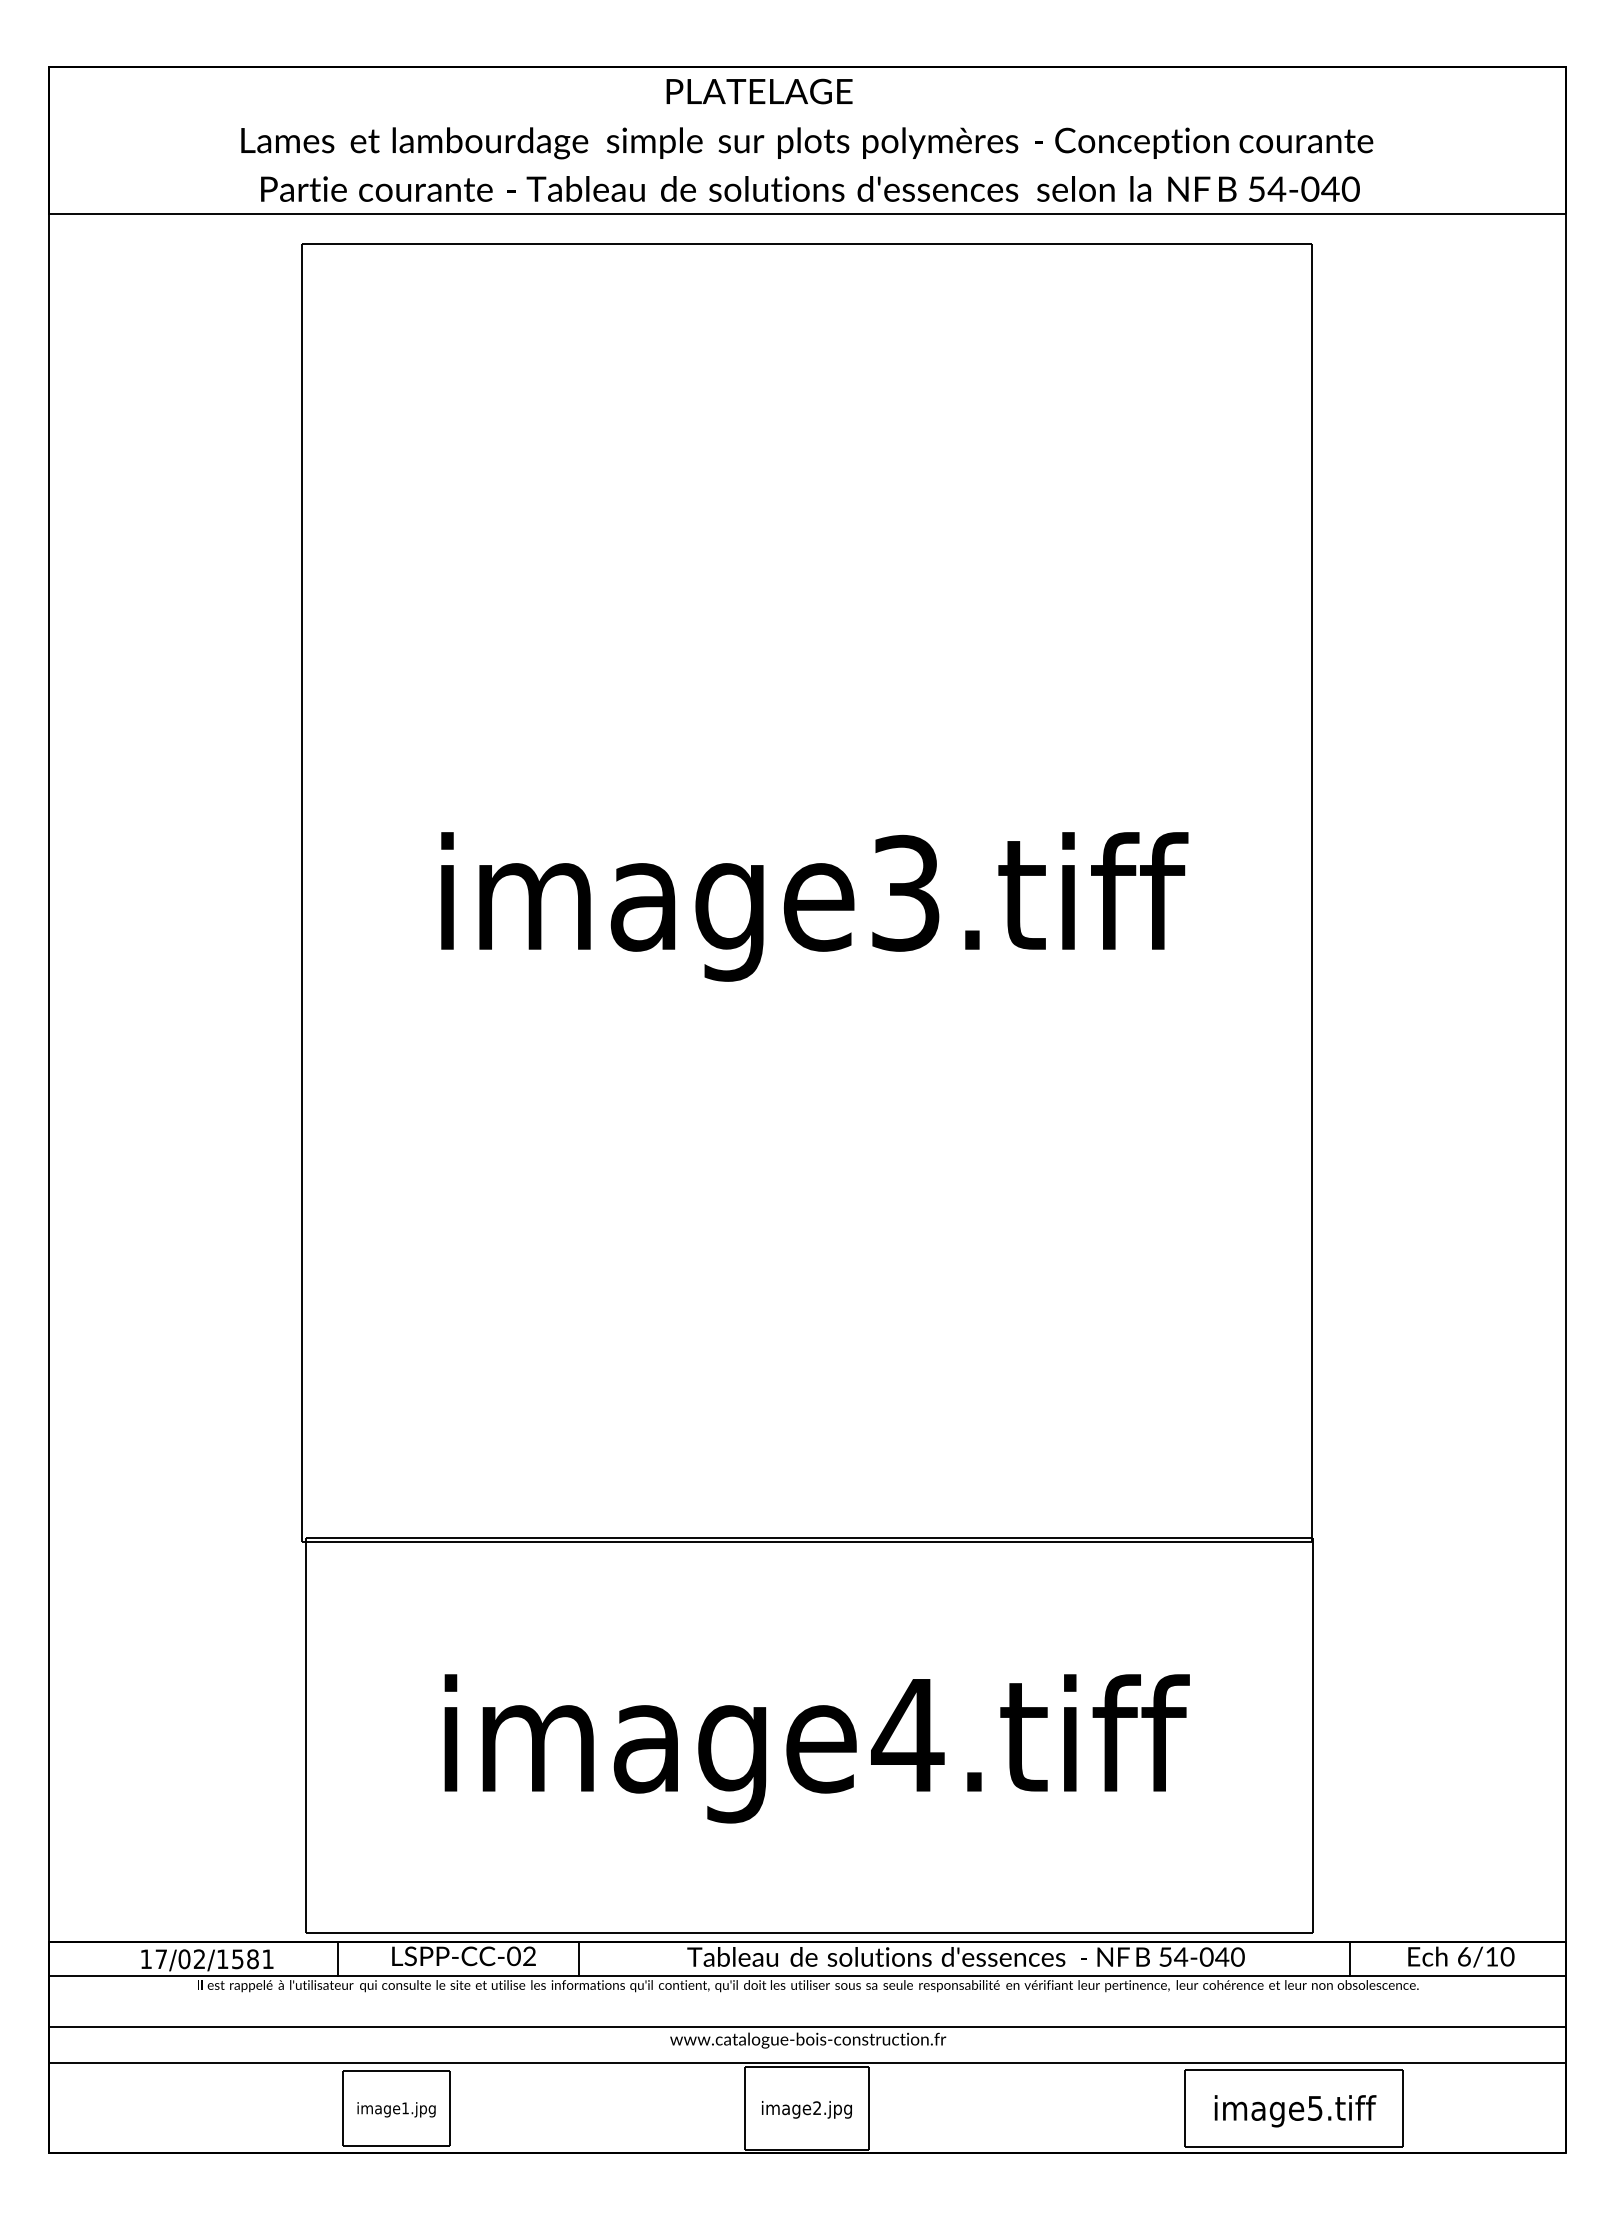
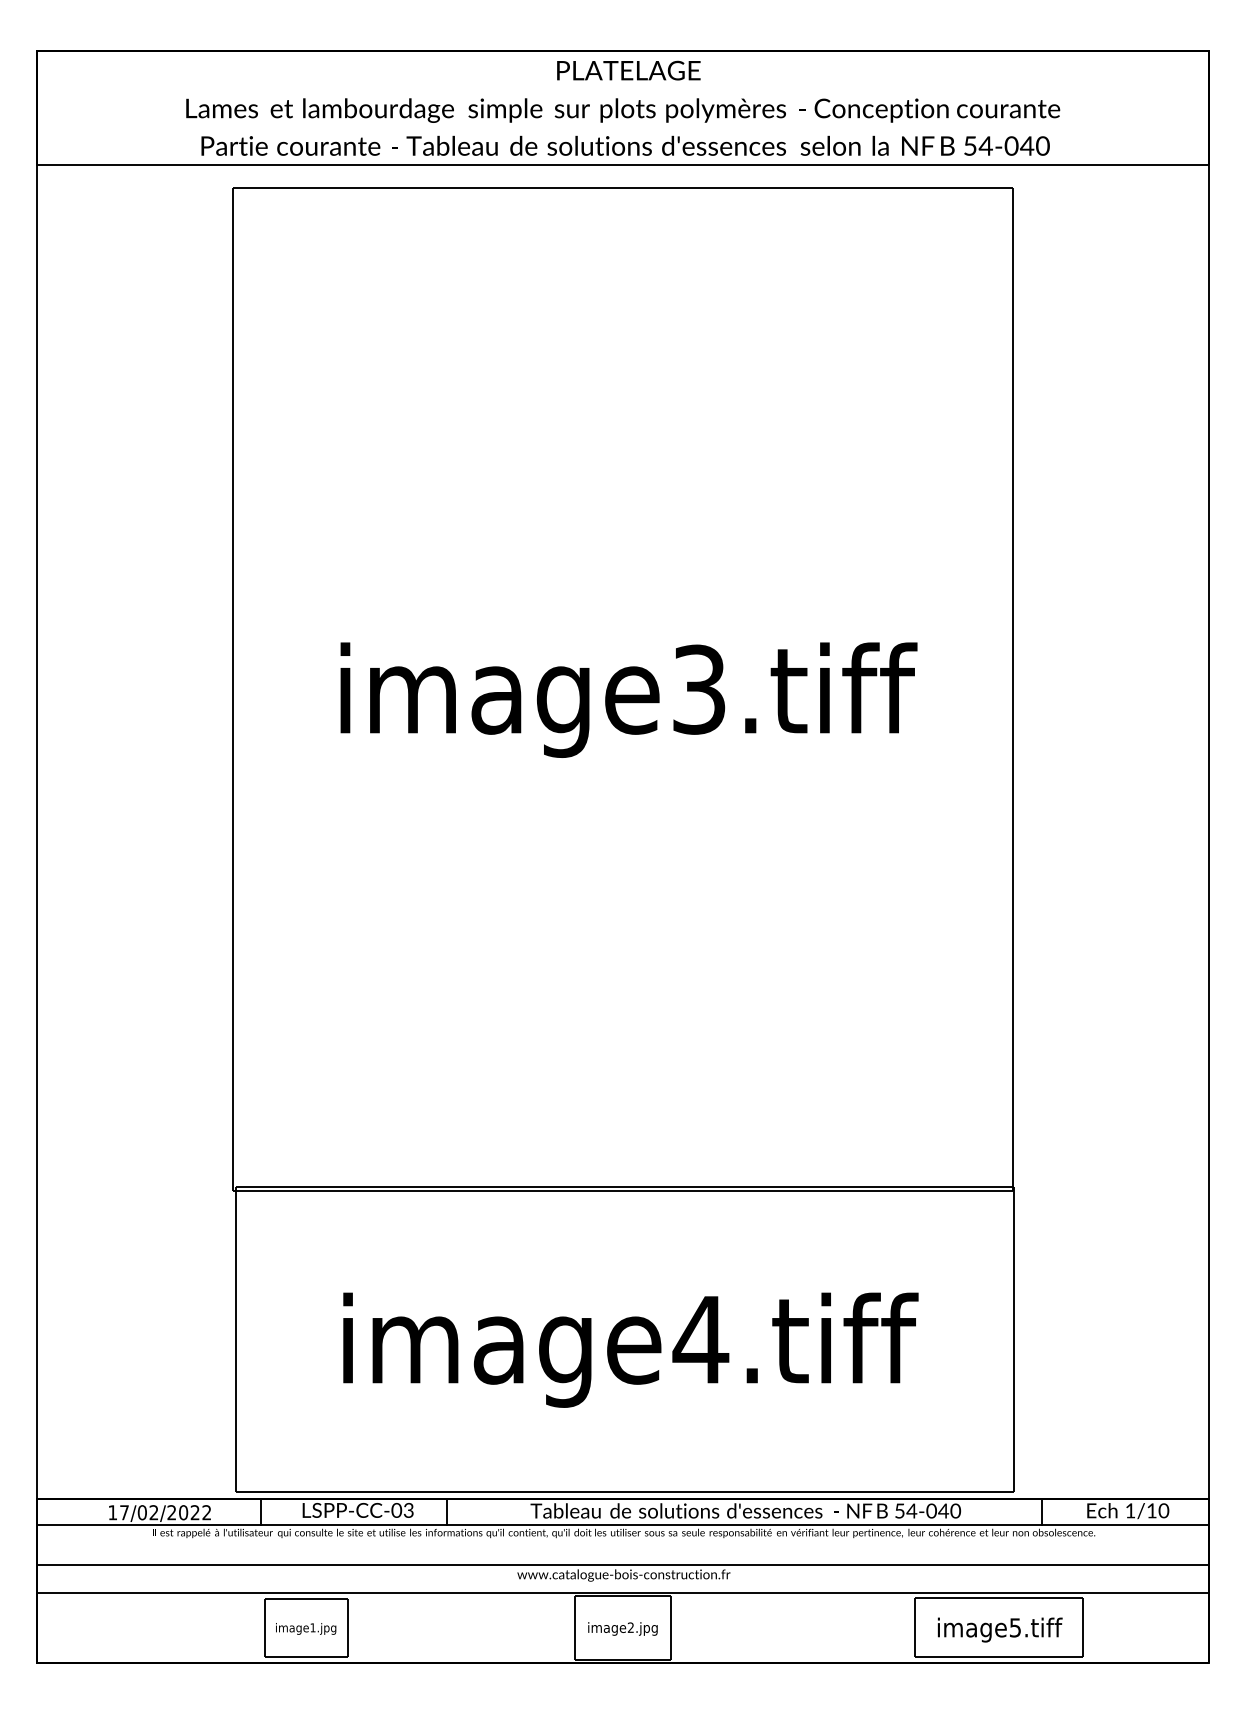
text: (759, 91) -> (628, 70), moved
text: (1464, 1956) -> (1130, 1510), 6/10 -> 1/10
text: (245, 1959) -> (189, 1512), 17/02/1581 -> 17/02/2022
text: (529, 1959) -> (408, 1512), \c16711848;LSPP-CC-02 -> \c16711848;LSPP-CC-03

